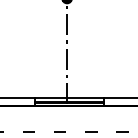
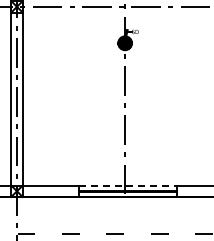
line: (69, 98) -> (128, 185), solid -> dashed

